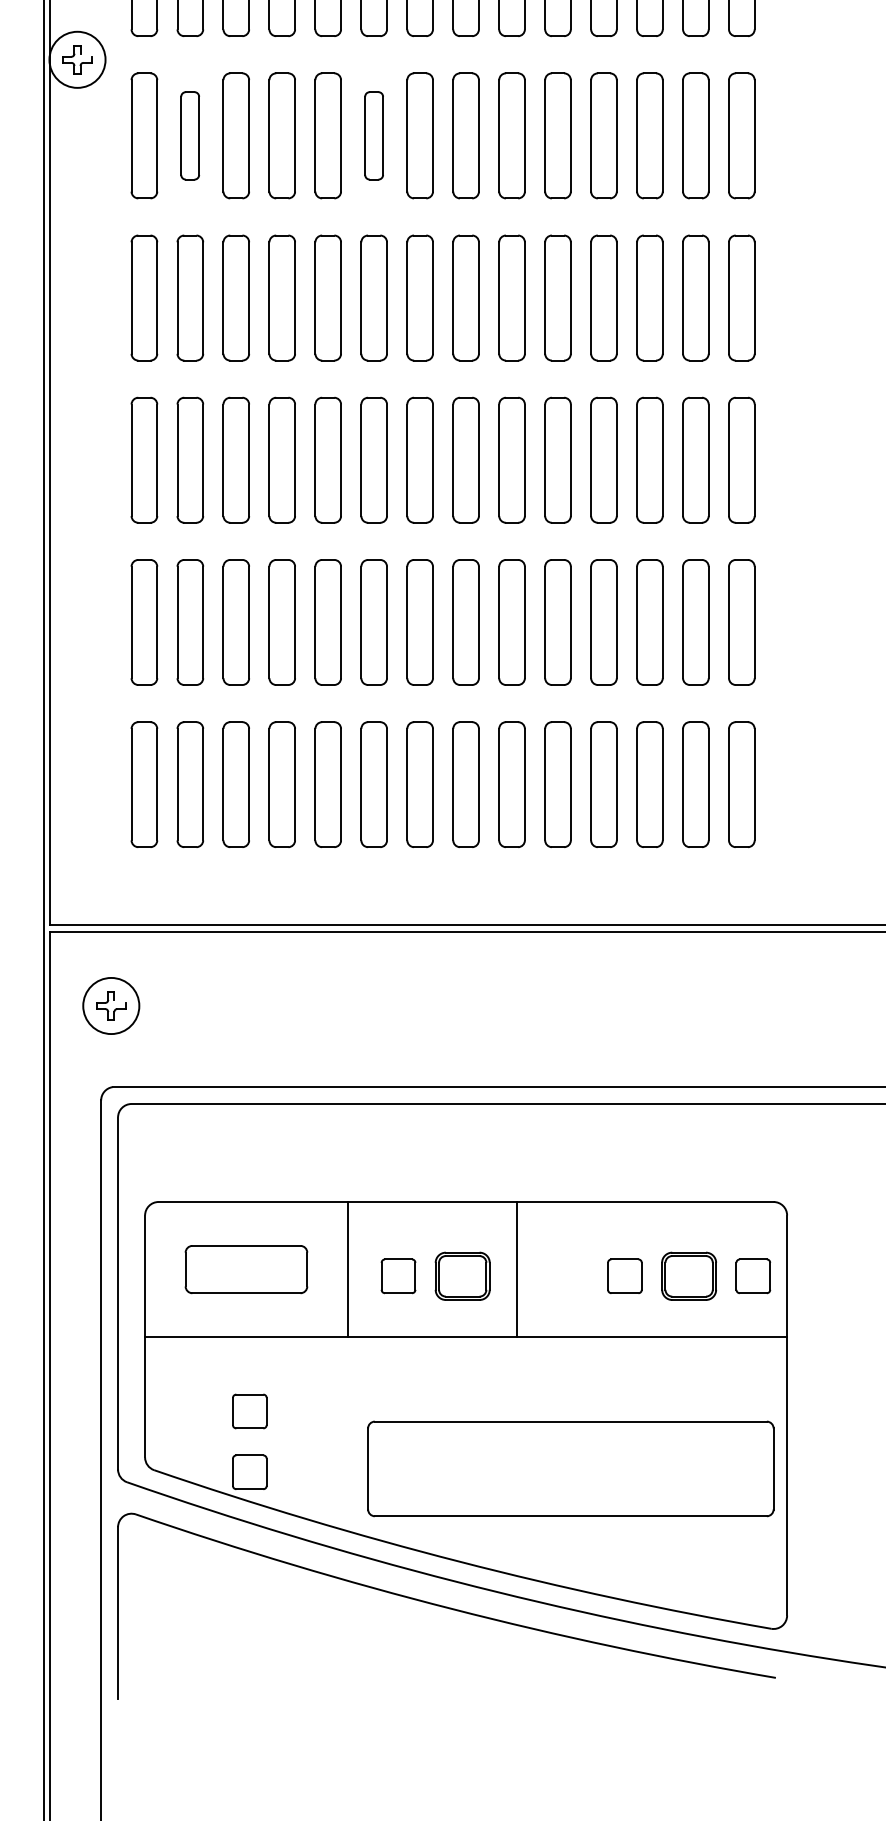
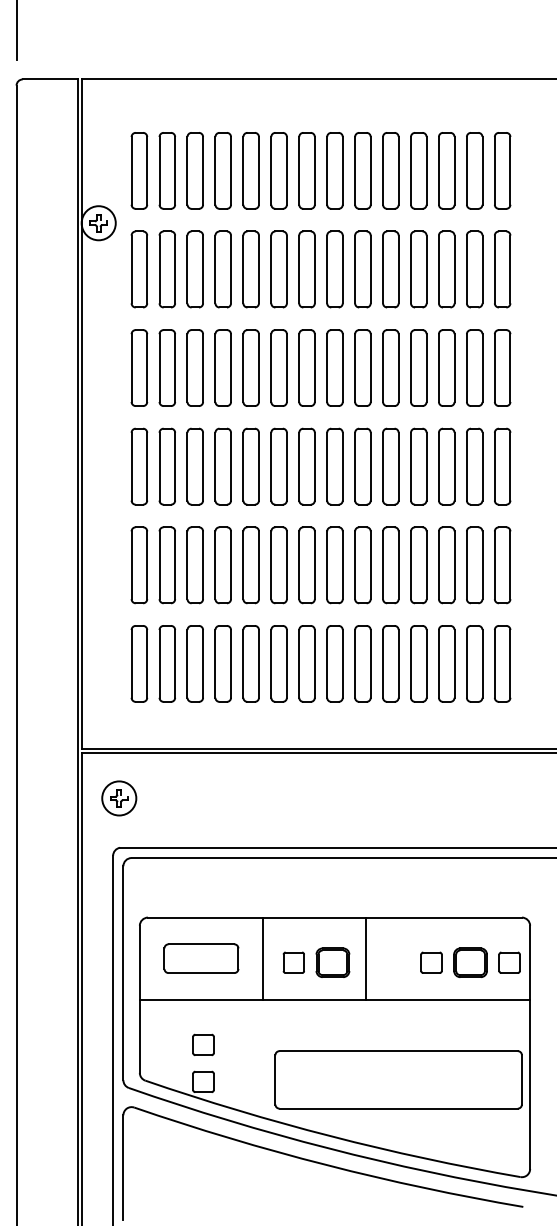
part: (188, 135) -> (166, 269), size x1.43
part: (373, 135) -> (278, 269), size x1.43

